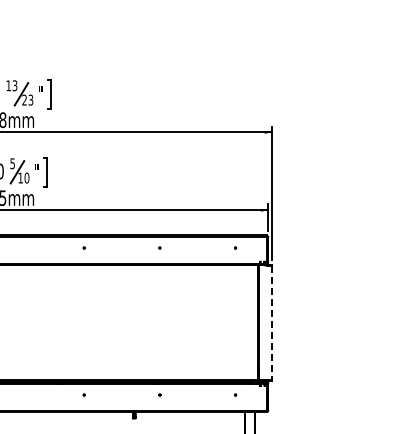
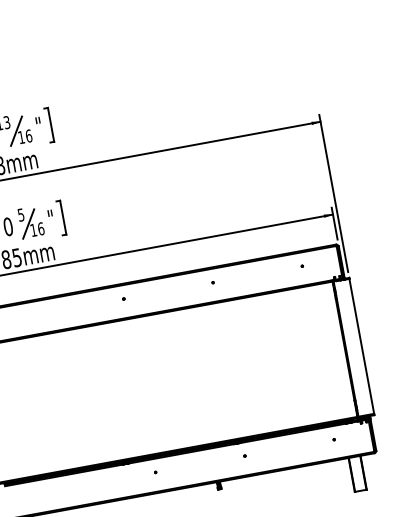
text: (27, 99) -> (24, 136), 23 -> 16
text: (26, 177) -> (40, 228), 10 -> 16
line: (272, 323) -> (362, 347), dashed -> solid

